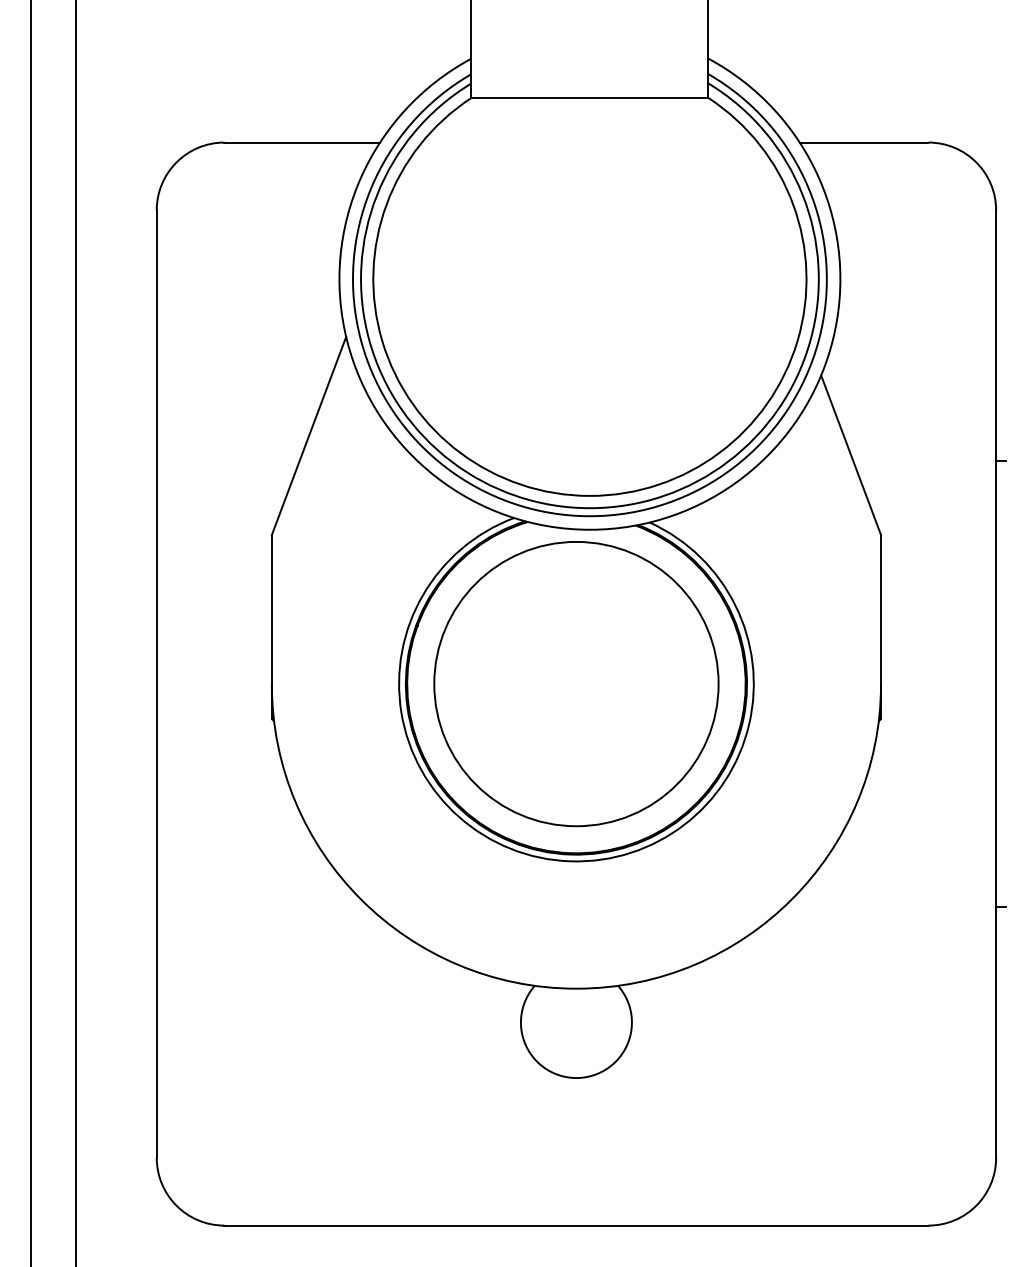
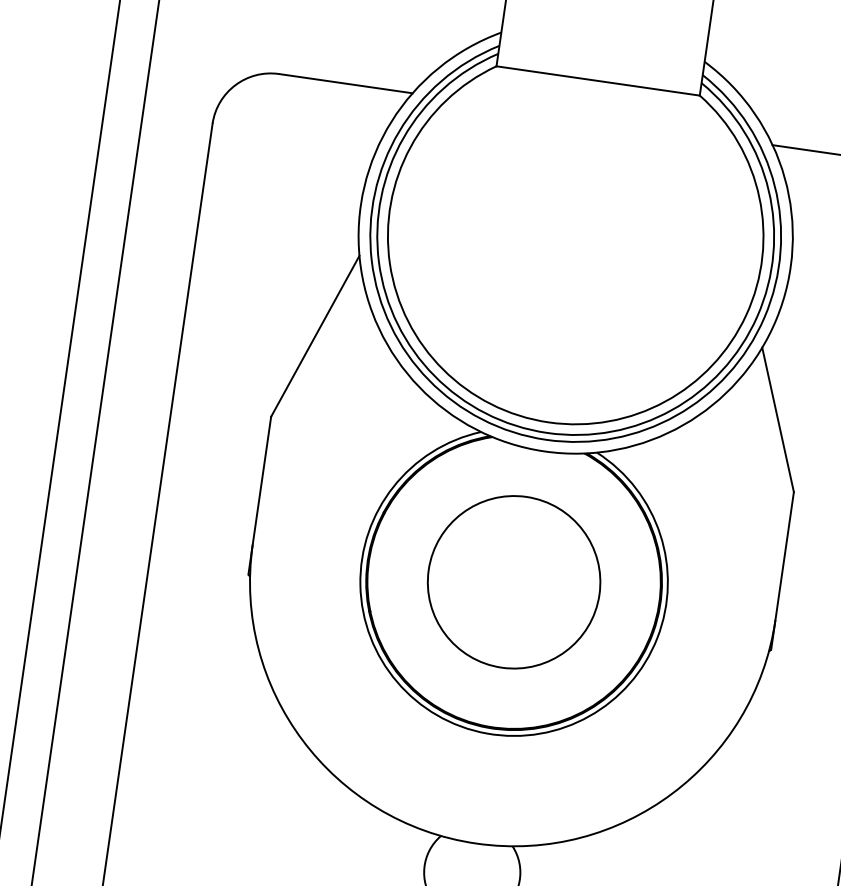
circle: (576, 684) -> (514, 582), size x0.7

